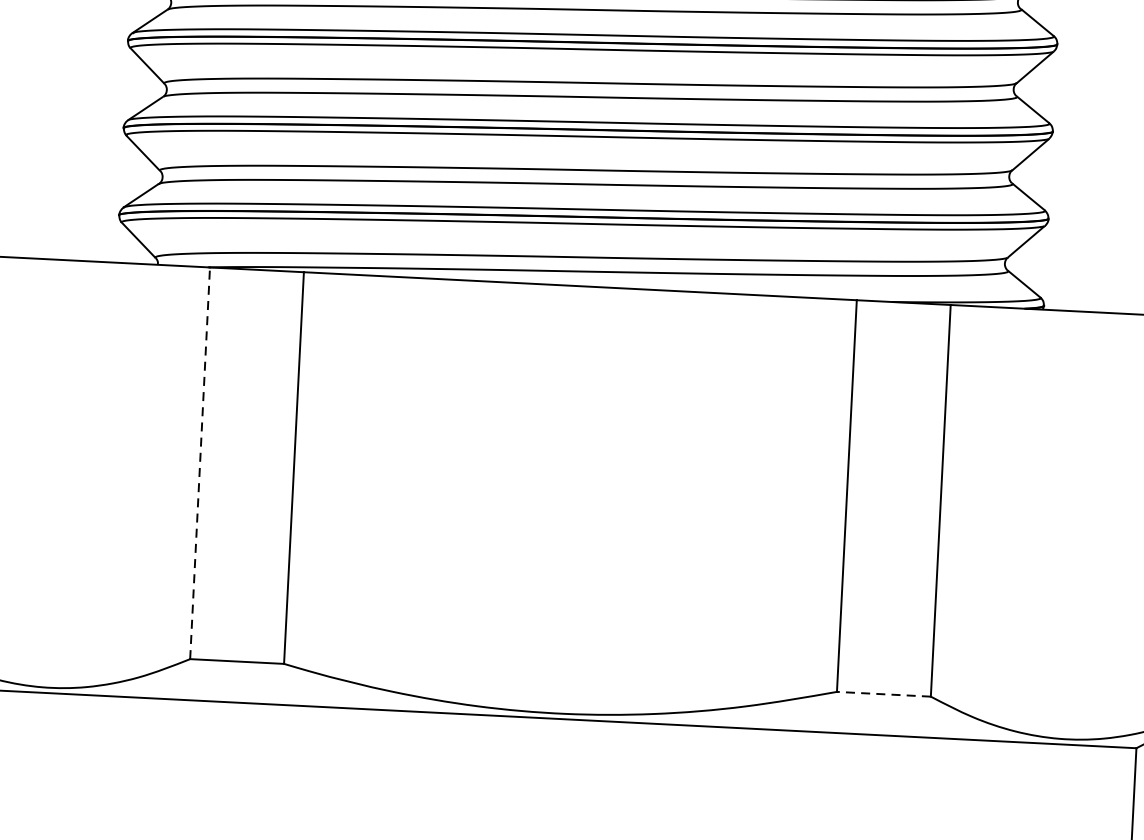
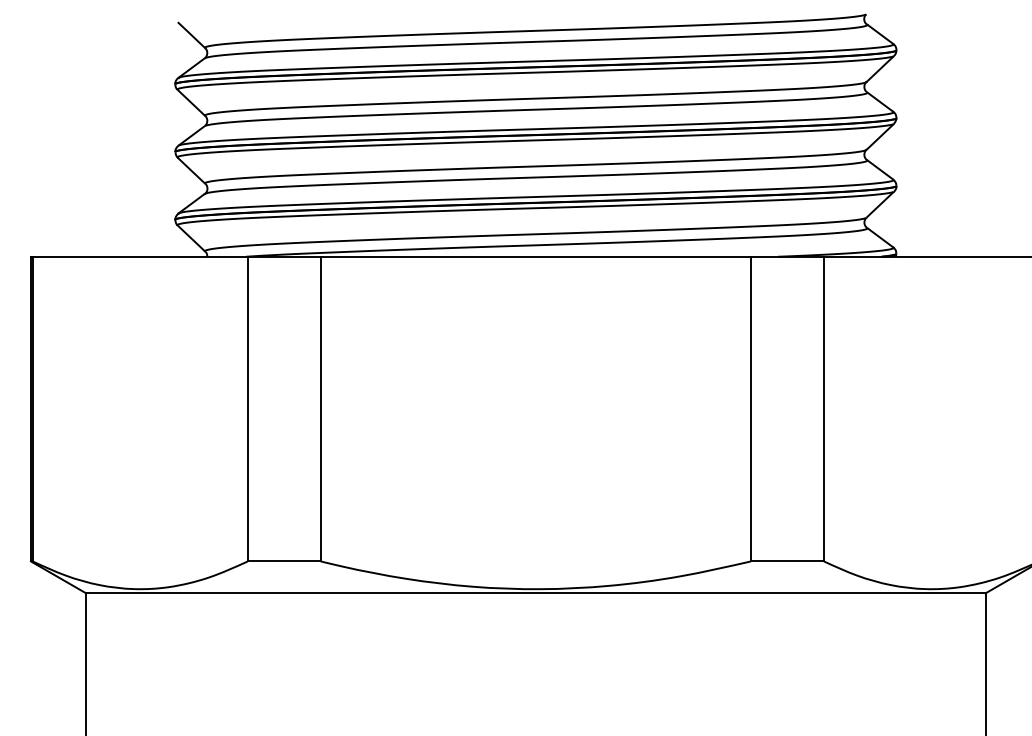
line: (199, 462) -> (247, 408), dashed -> solid
line: (883, 694) -> (787, 561), dashed -> solid

